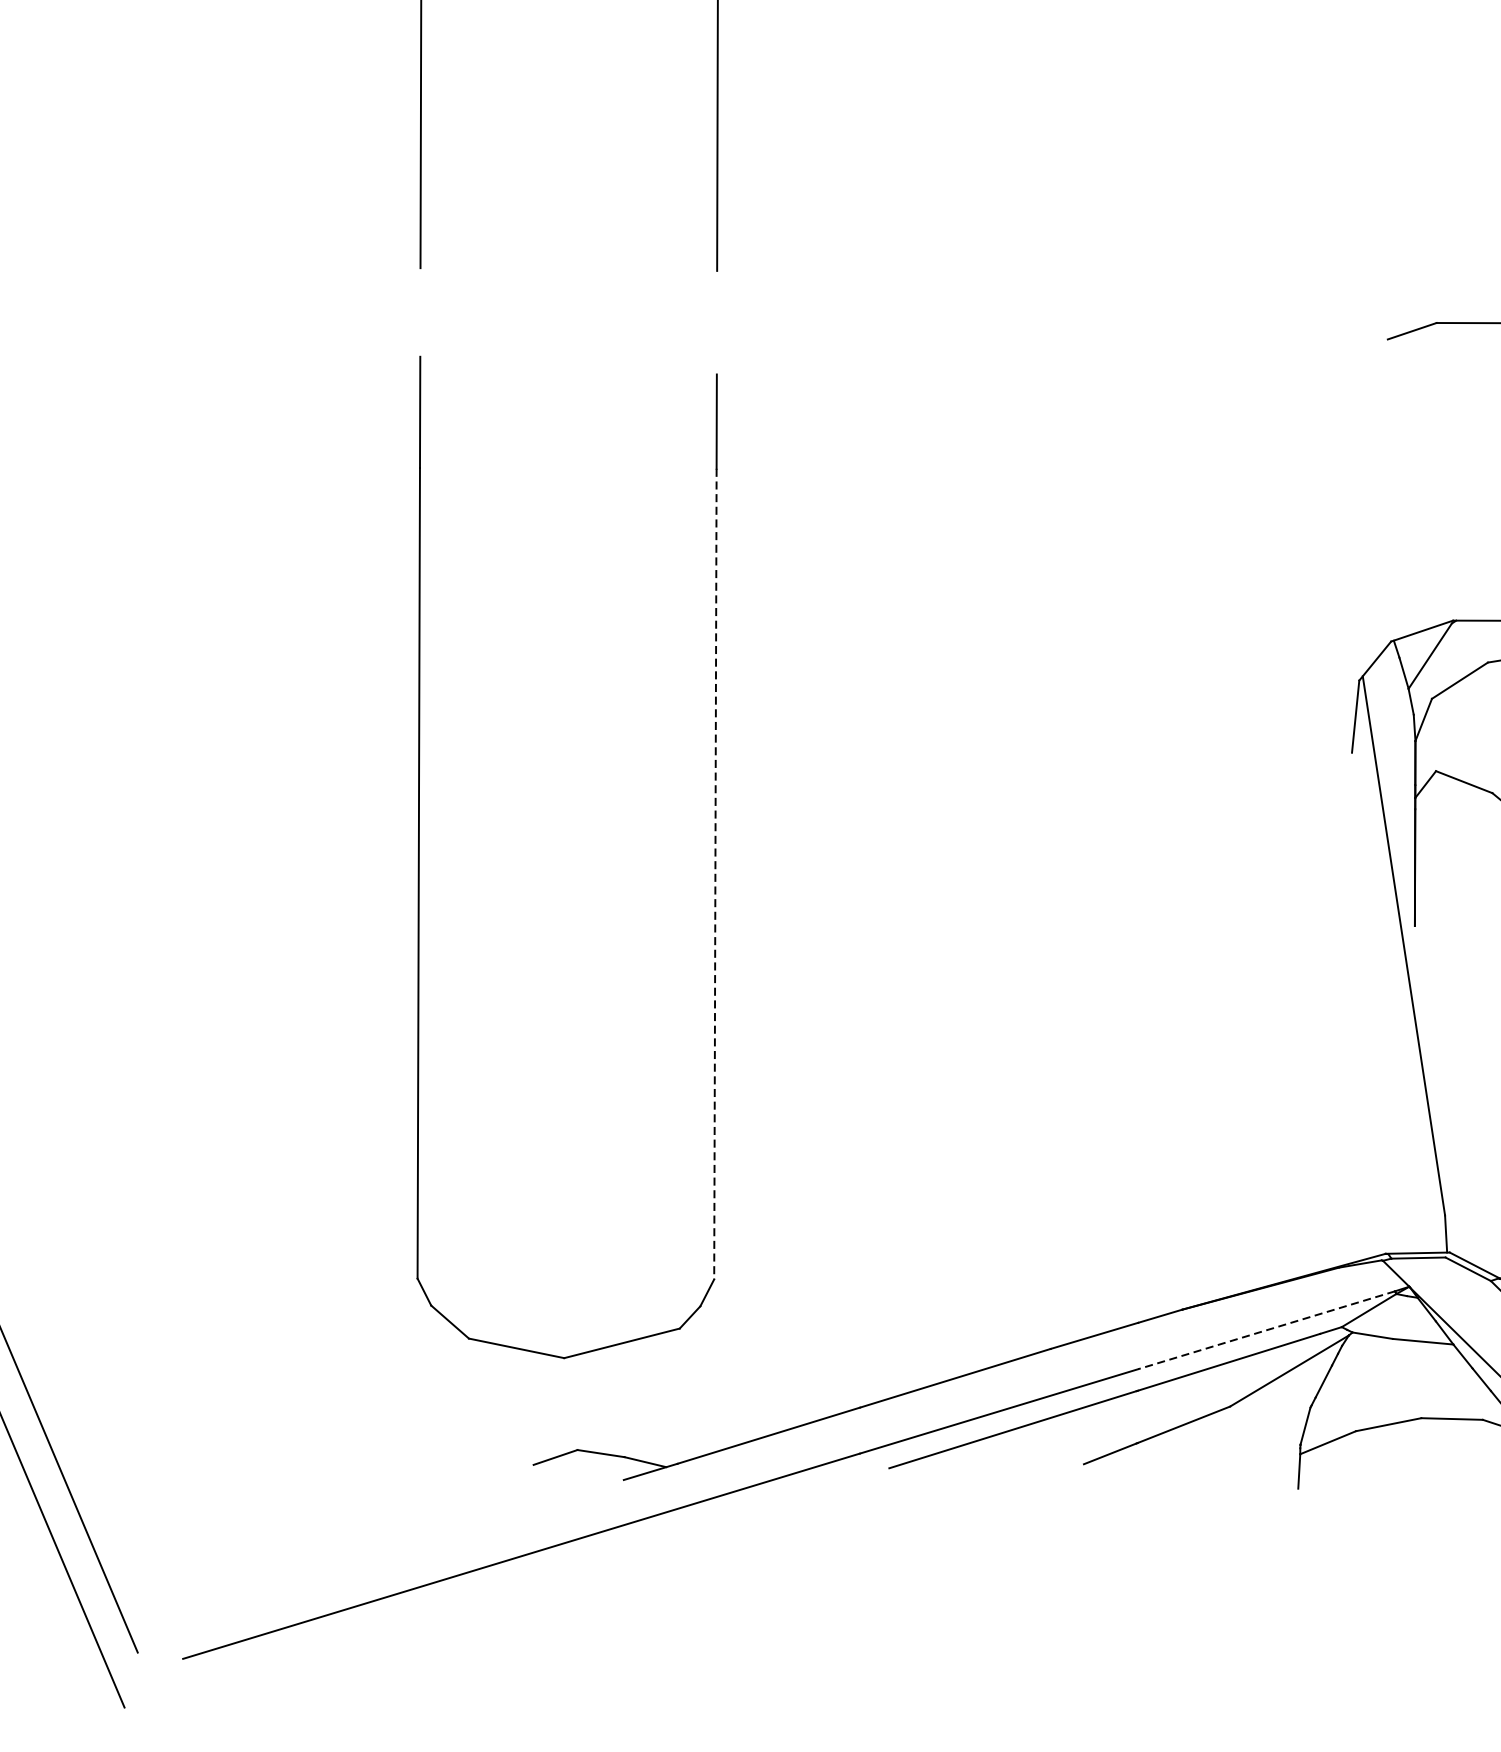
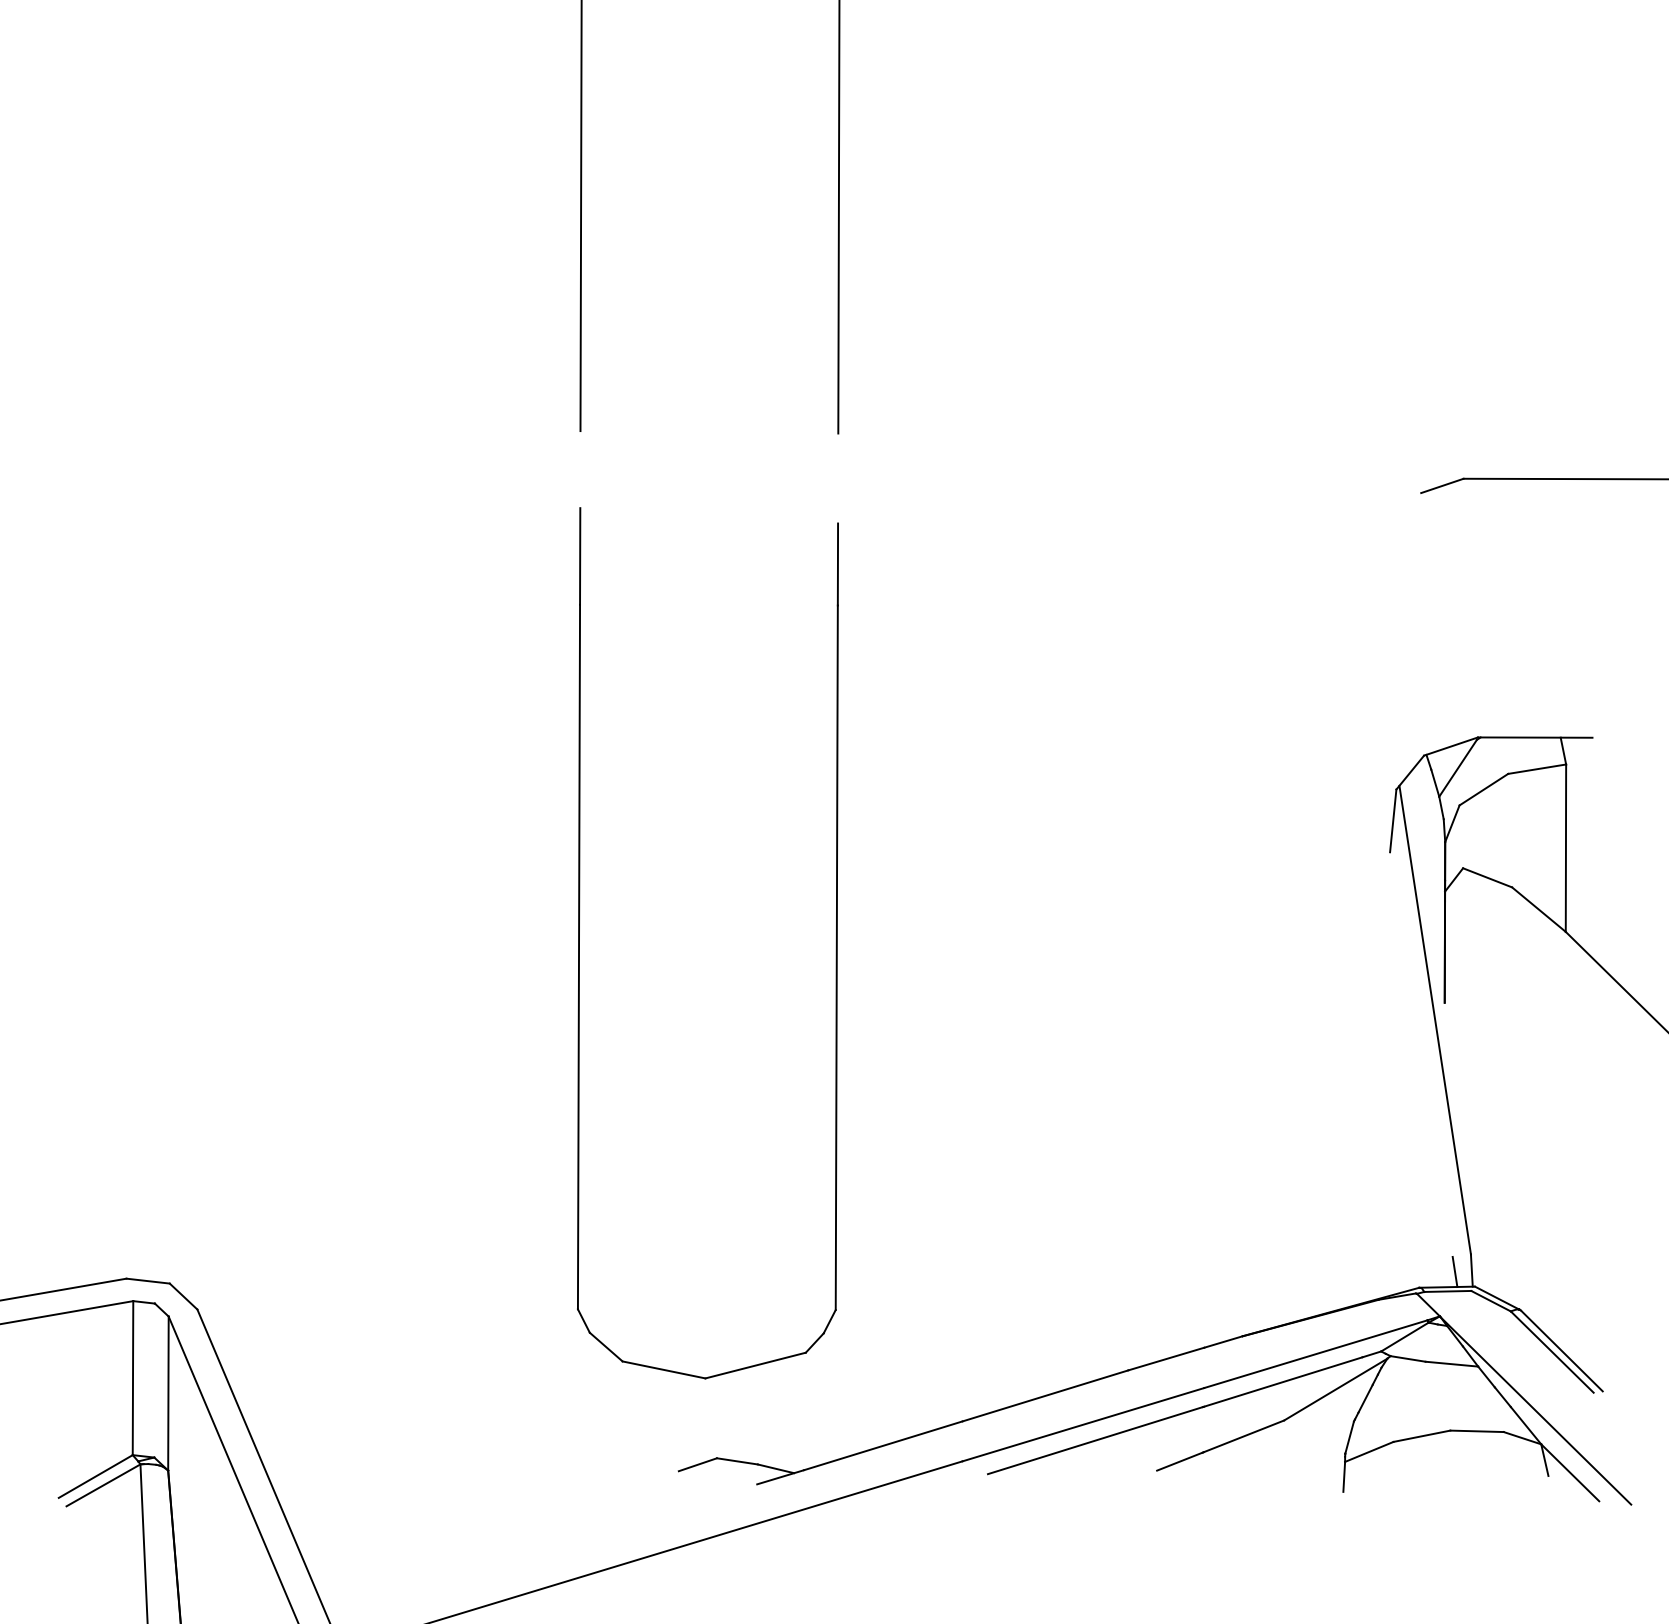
line: (715, 874) -> (836, 958), dashed -> solid
line: (1426, 1235) -> (1454, 1271), added
line: (1266, 1330) -> (1315, 1354), dashed -> solid

